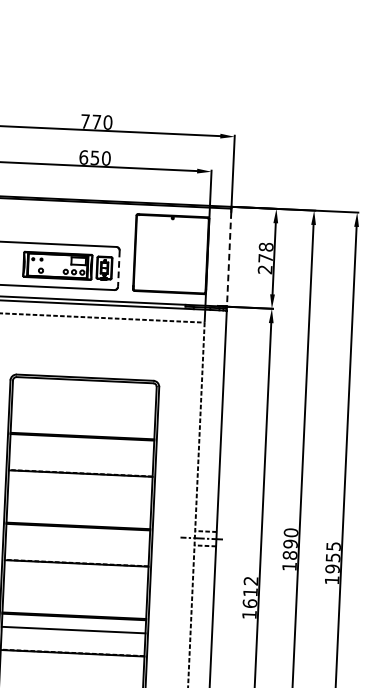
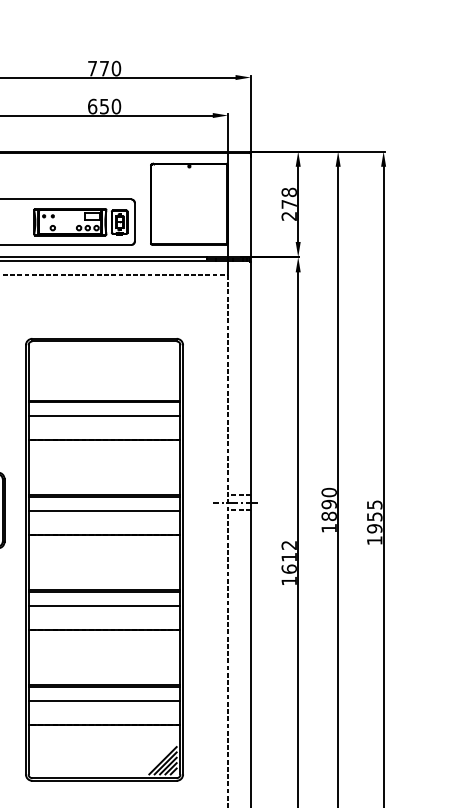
line: (228, 259) -> (250, 207), dashed -> solid
line: (118, 268) -> (134, 222), dashed -> solid
line: (81, 450) -> (104, 415), added
line: (77, 540) -> (104, 510), added

